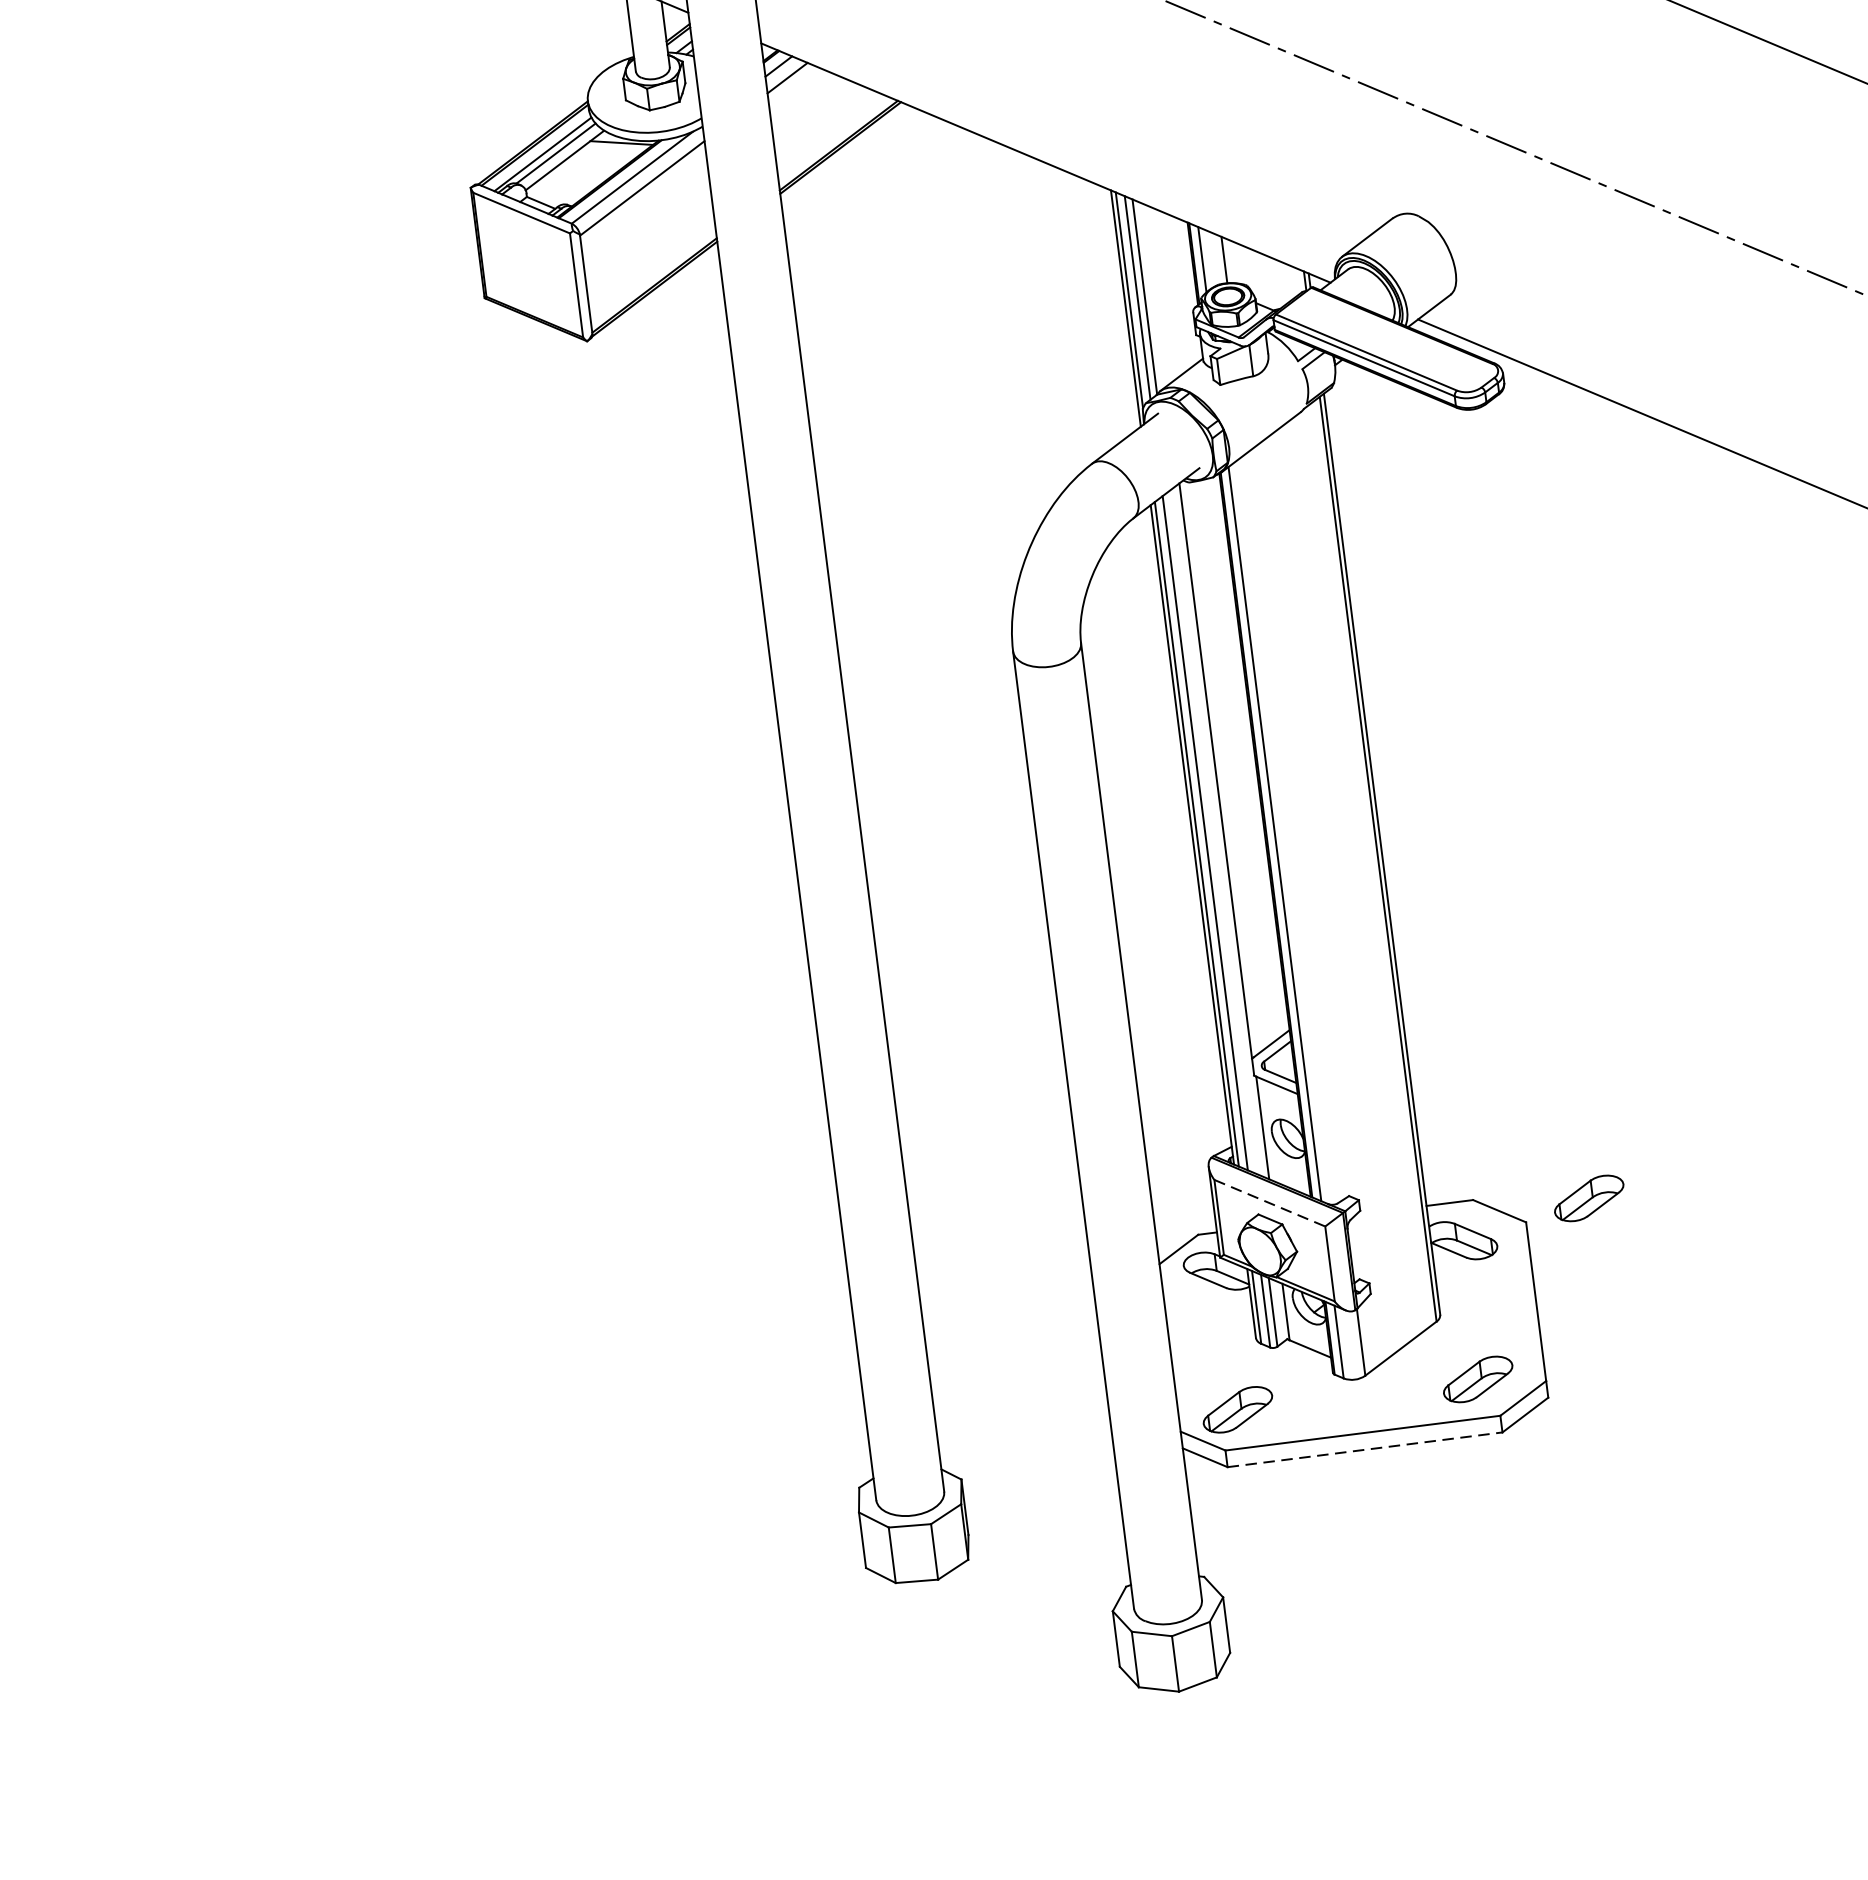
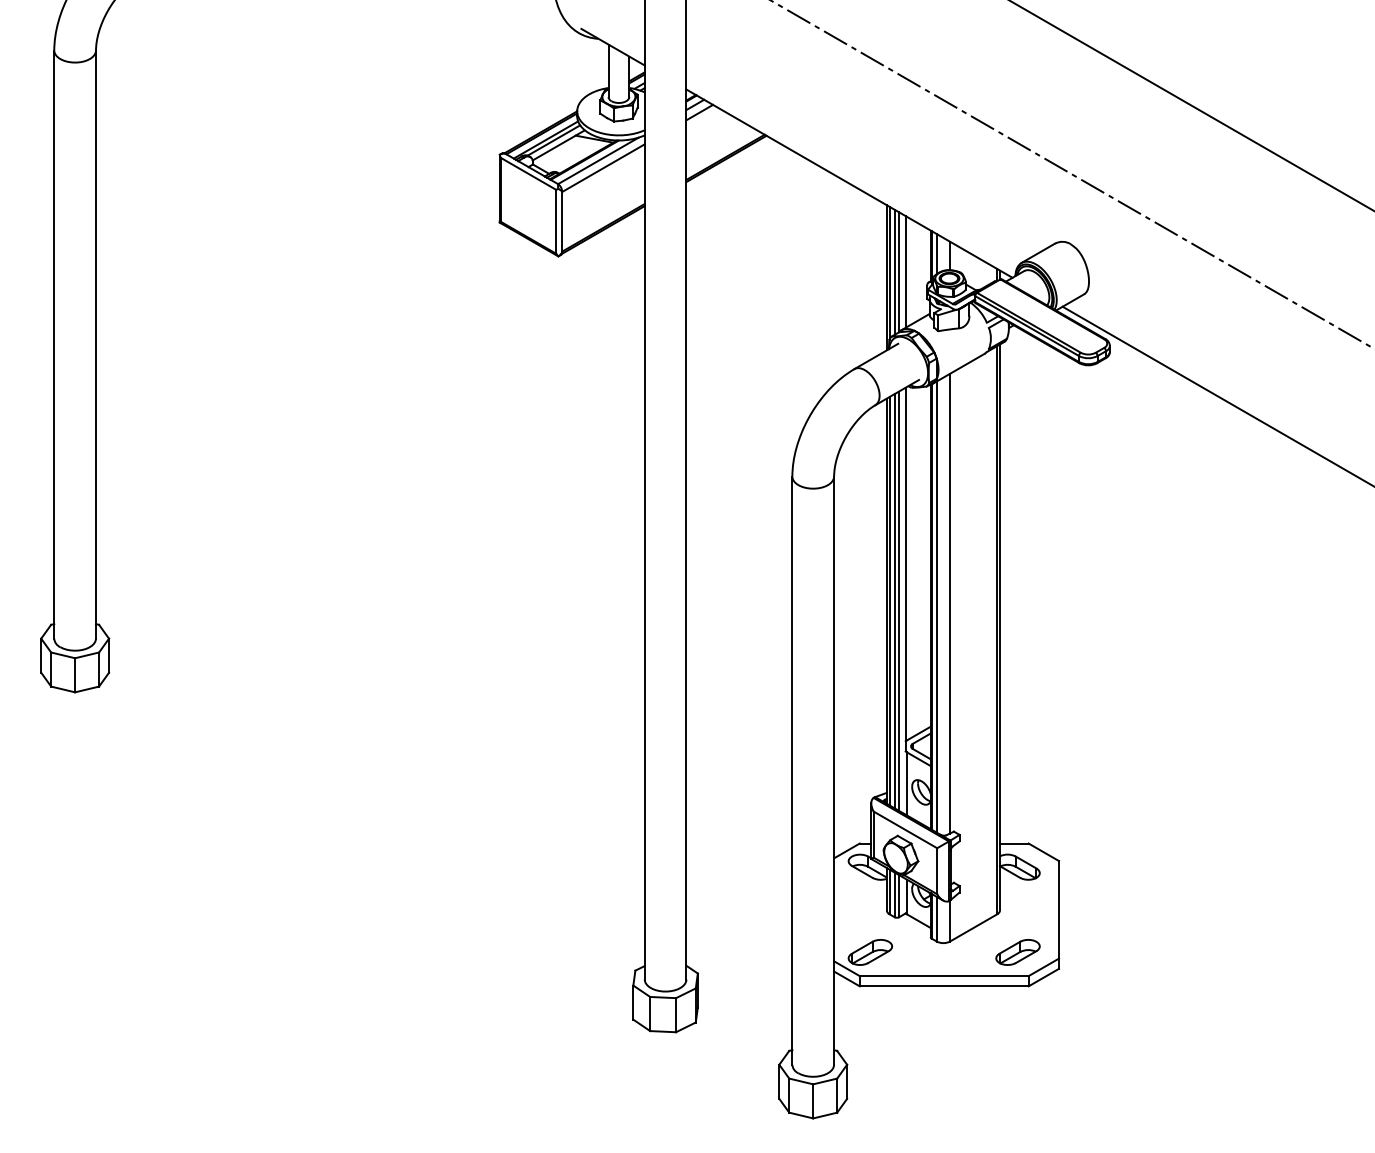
line: (1155, 294) -> (905, 271), added
line: (1296, 825) -> (950, 603), added
line: (1212, 831) -> (899, 600), added
part: (1588, 1198) -> (1098, 851), removed
line: (1269, 1202) -> (905, 829), dashed -> solid
line: (1365, 1449) -> (944, 986), dashed -> solid

